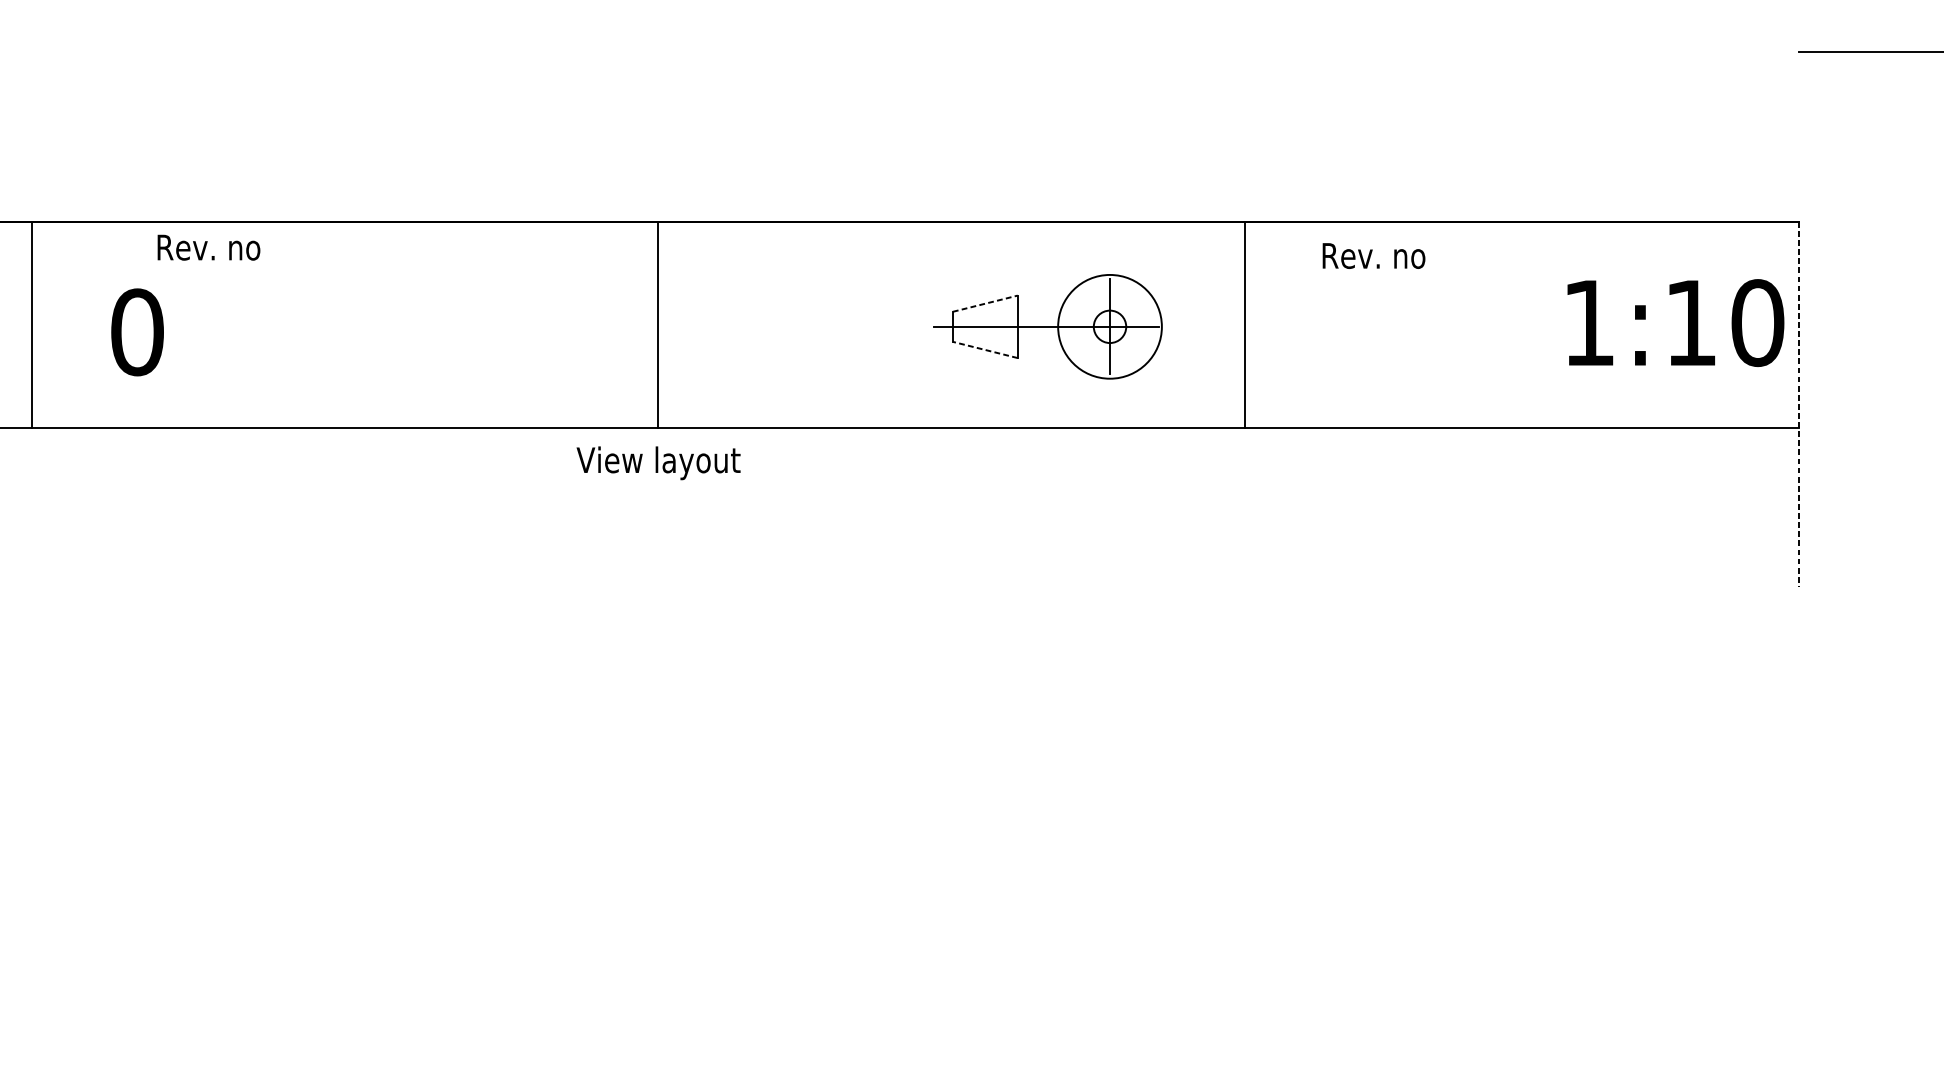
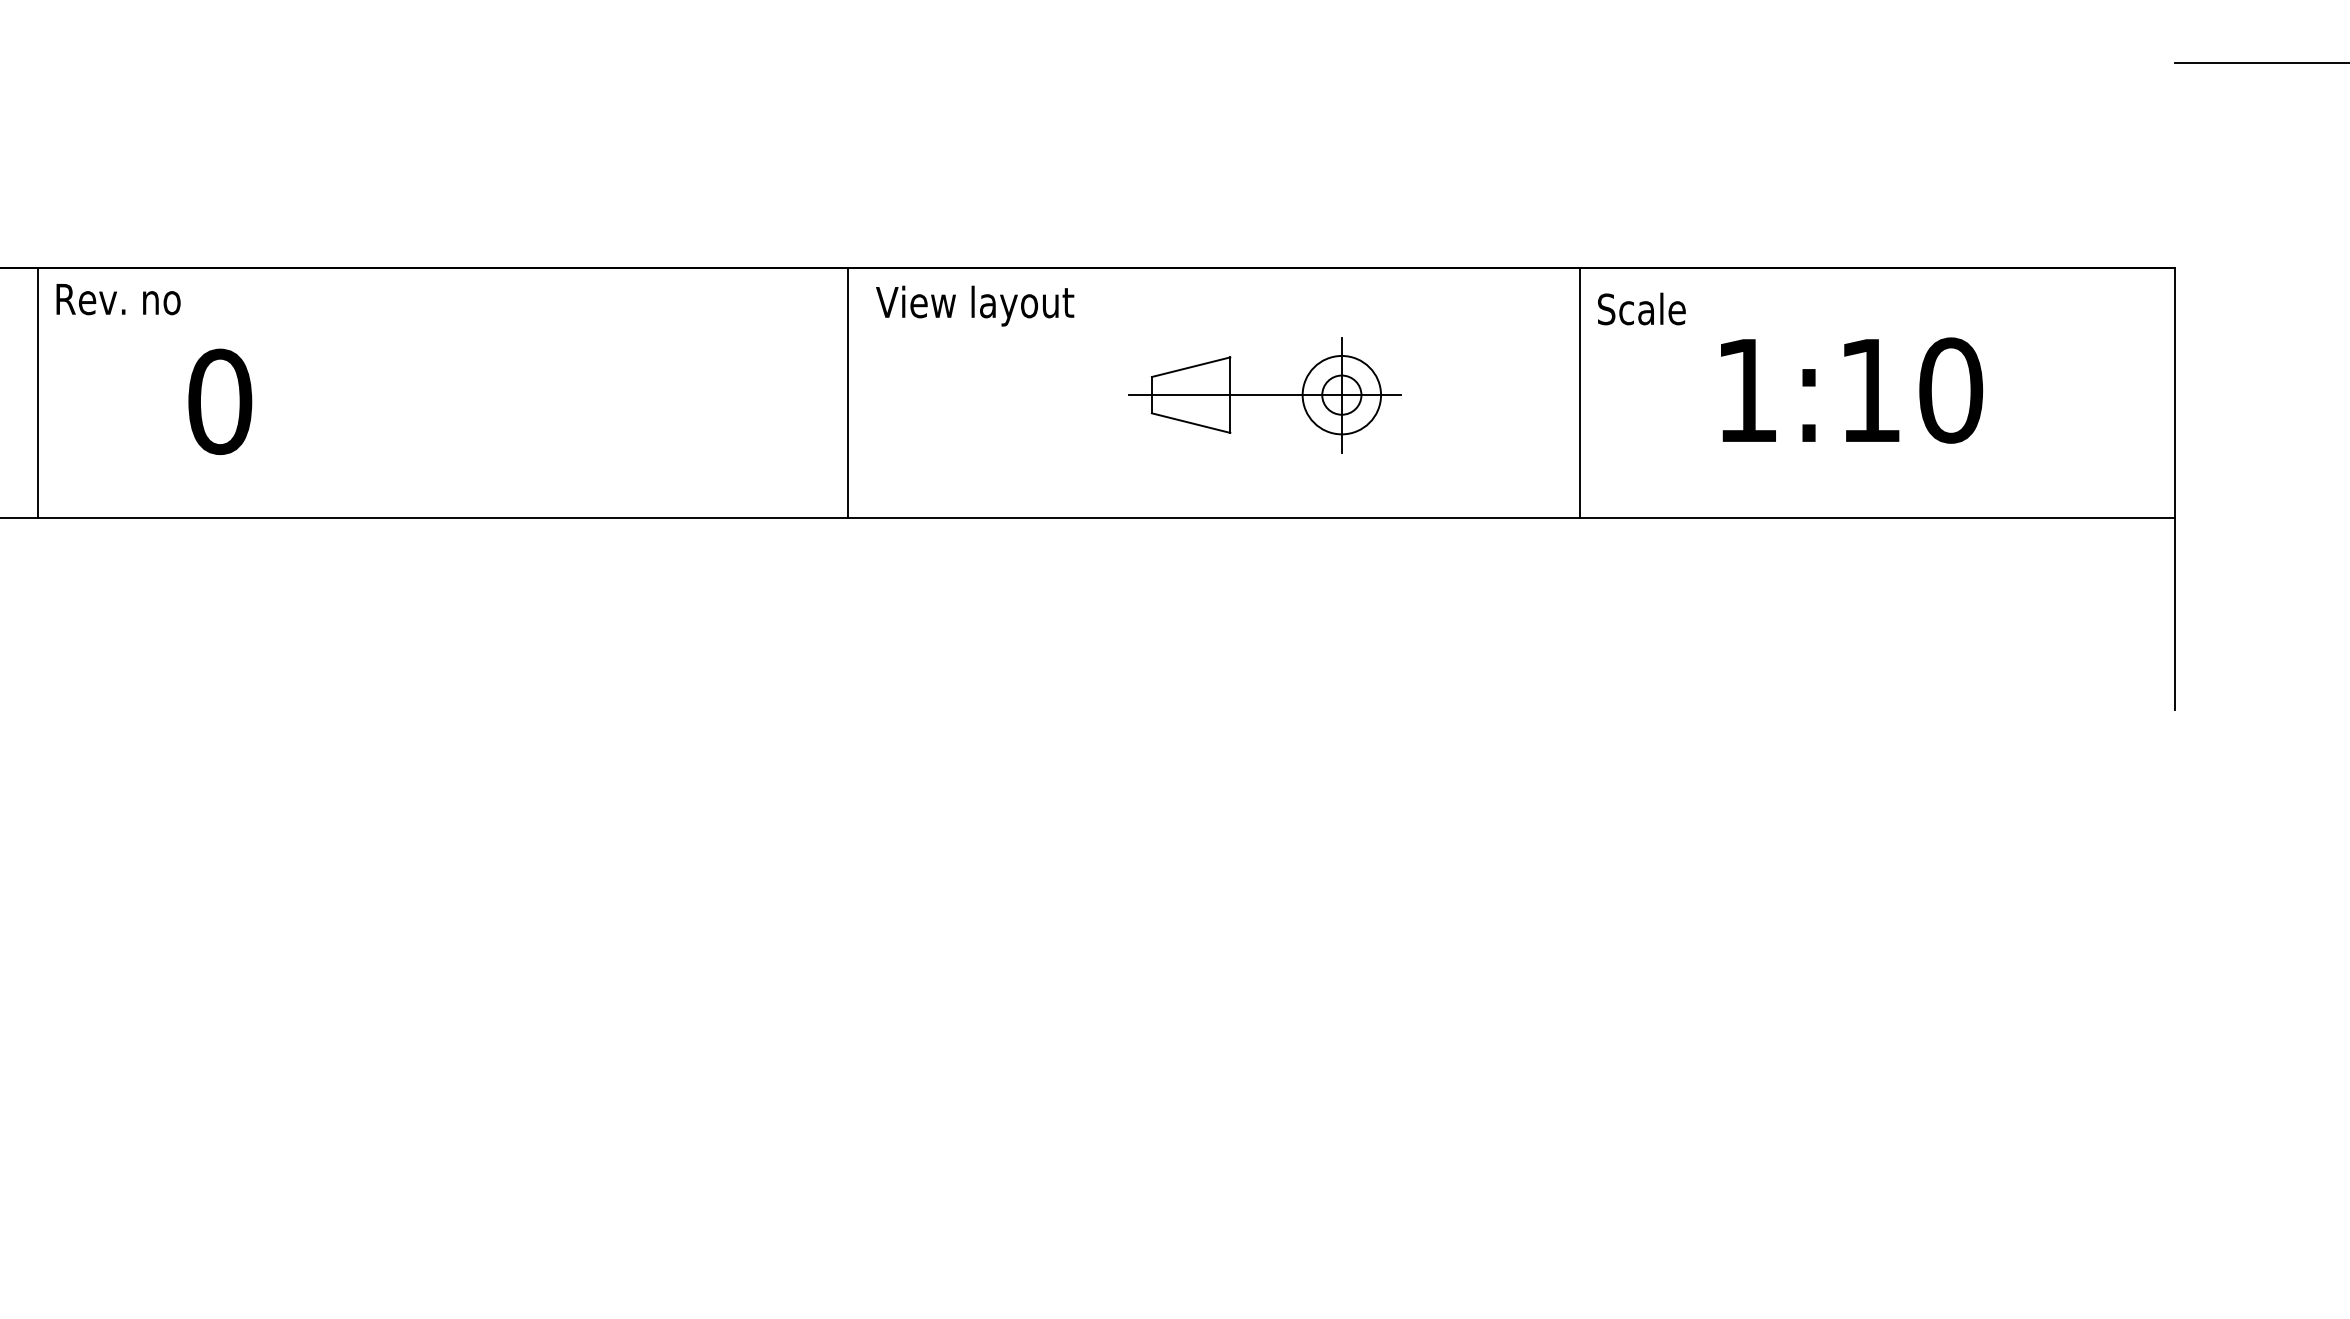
text: (208, 247) -> (118, 299), moved
text: (1373, 255) -> (1660, 308), Rev. no -> Scale
line: (985, 303) -> (1191, 367), dashed -> solid
text: (1676, 322) -> (1852, 390), moved
line: (658, 324) -> (848, 392), moved
line: (1244, 324) -> (1579, 392), moved
circle: (1109, 326) -> (1341, 394), size x0.62
text: (137, 332) -> (220, 401), moved
line: (984, 350) -> (1190, 423), dashed -> solid
line: (1799, 404) -> (2175, 489), dashed -> solid
text: (658, 462) -> (975, 305), moved

